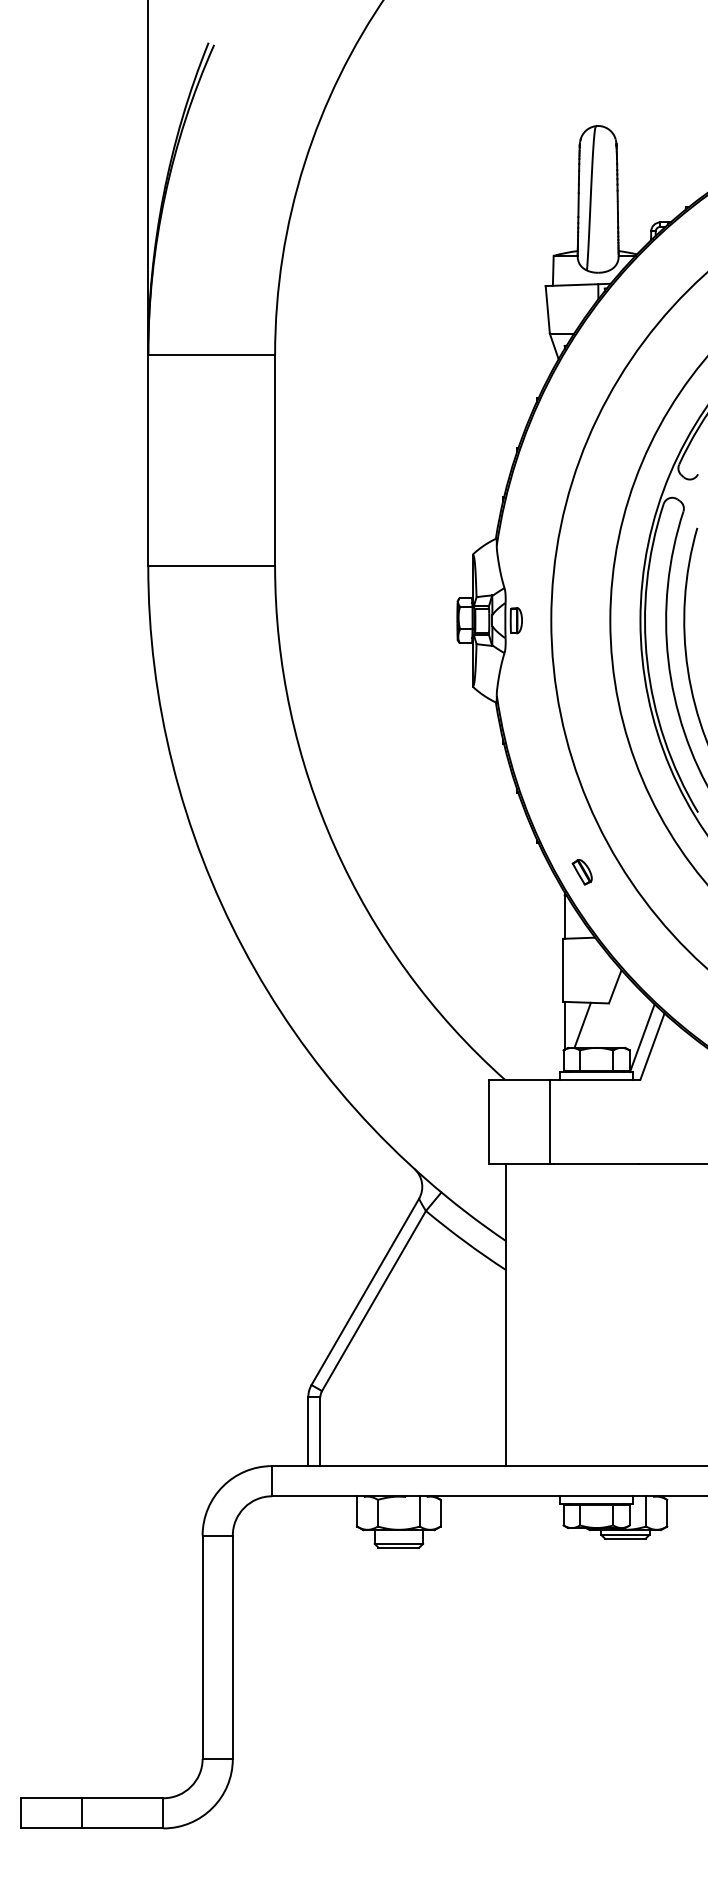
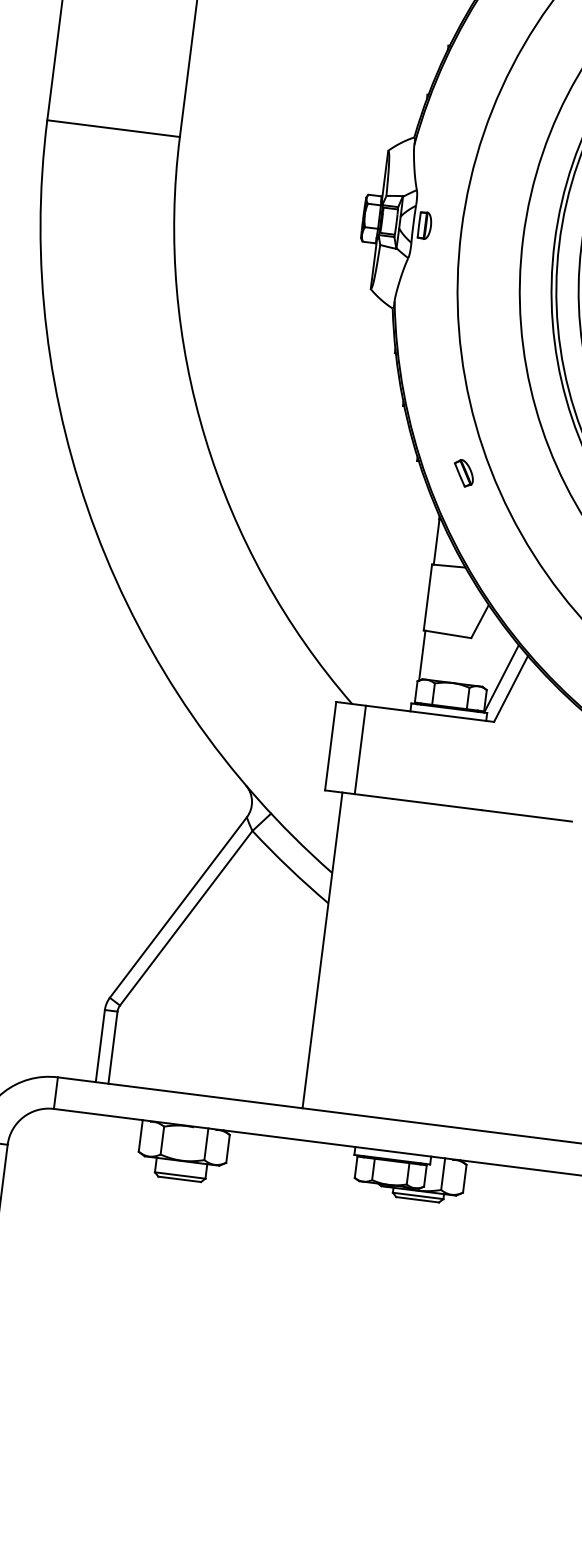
part: (581, 872) -> (462, 473), moved
line: (582, 1024) -> (440, 656), removed
line: (549, 1121) -> (360, 749), moved

